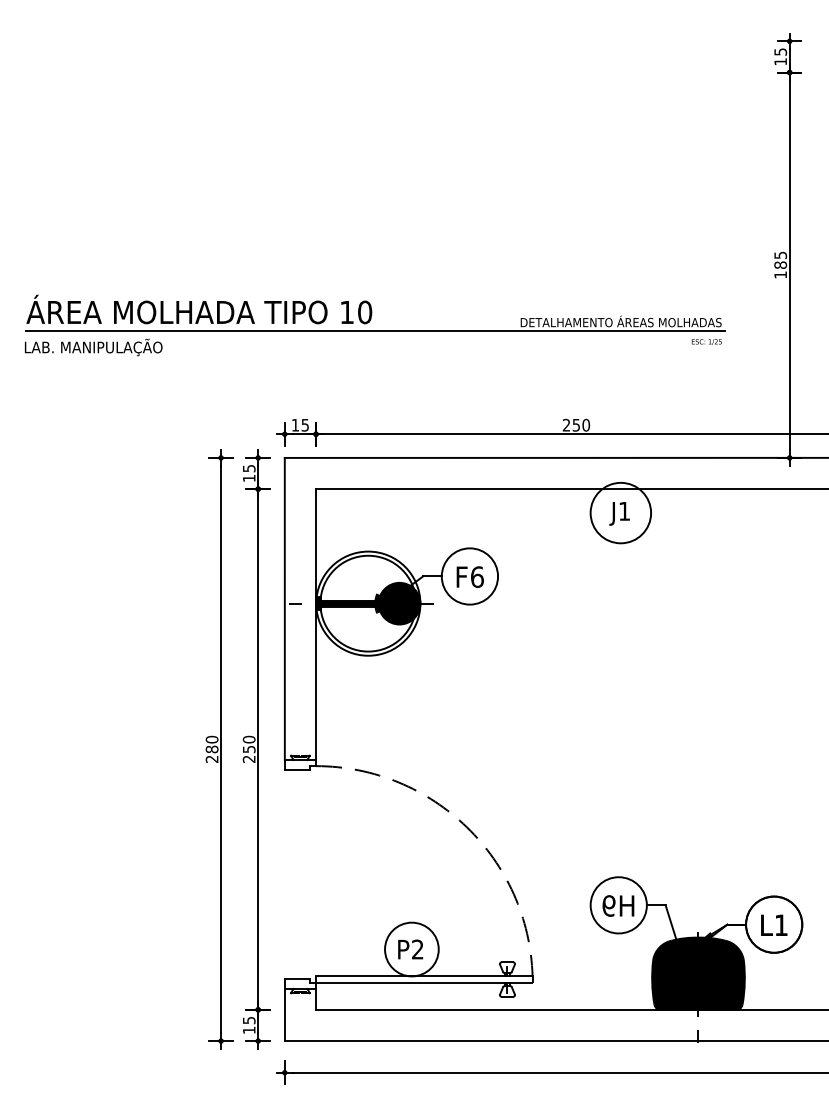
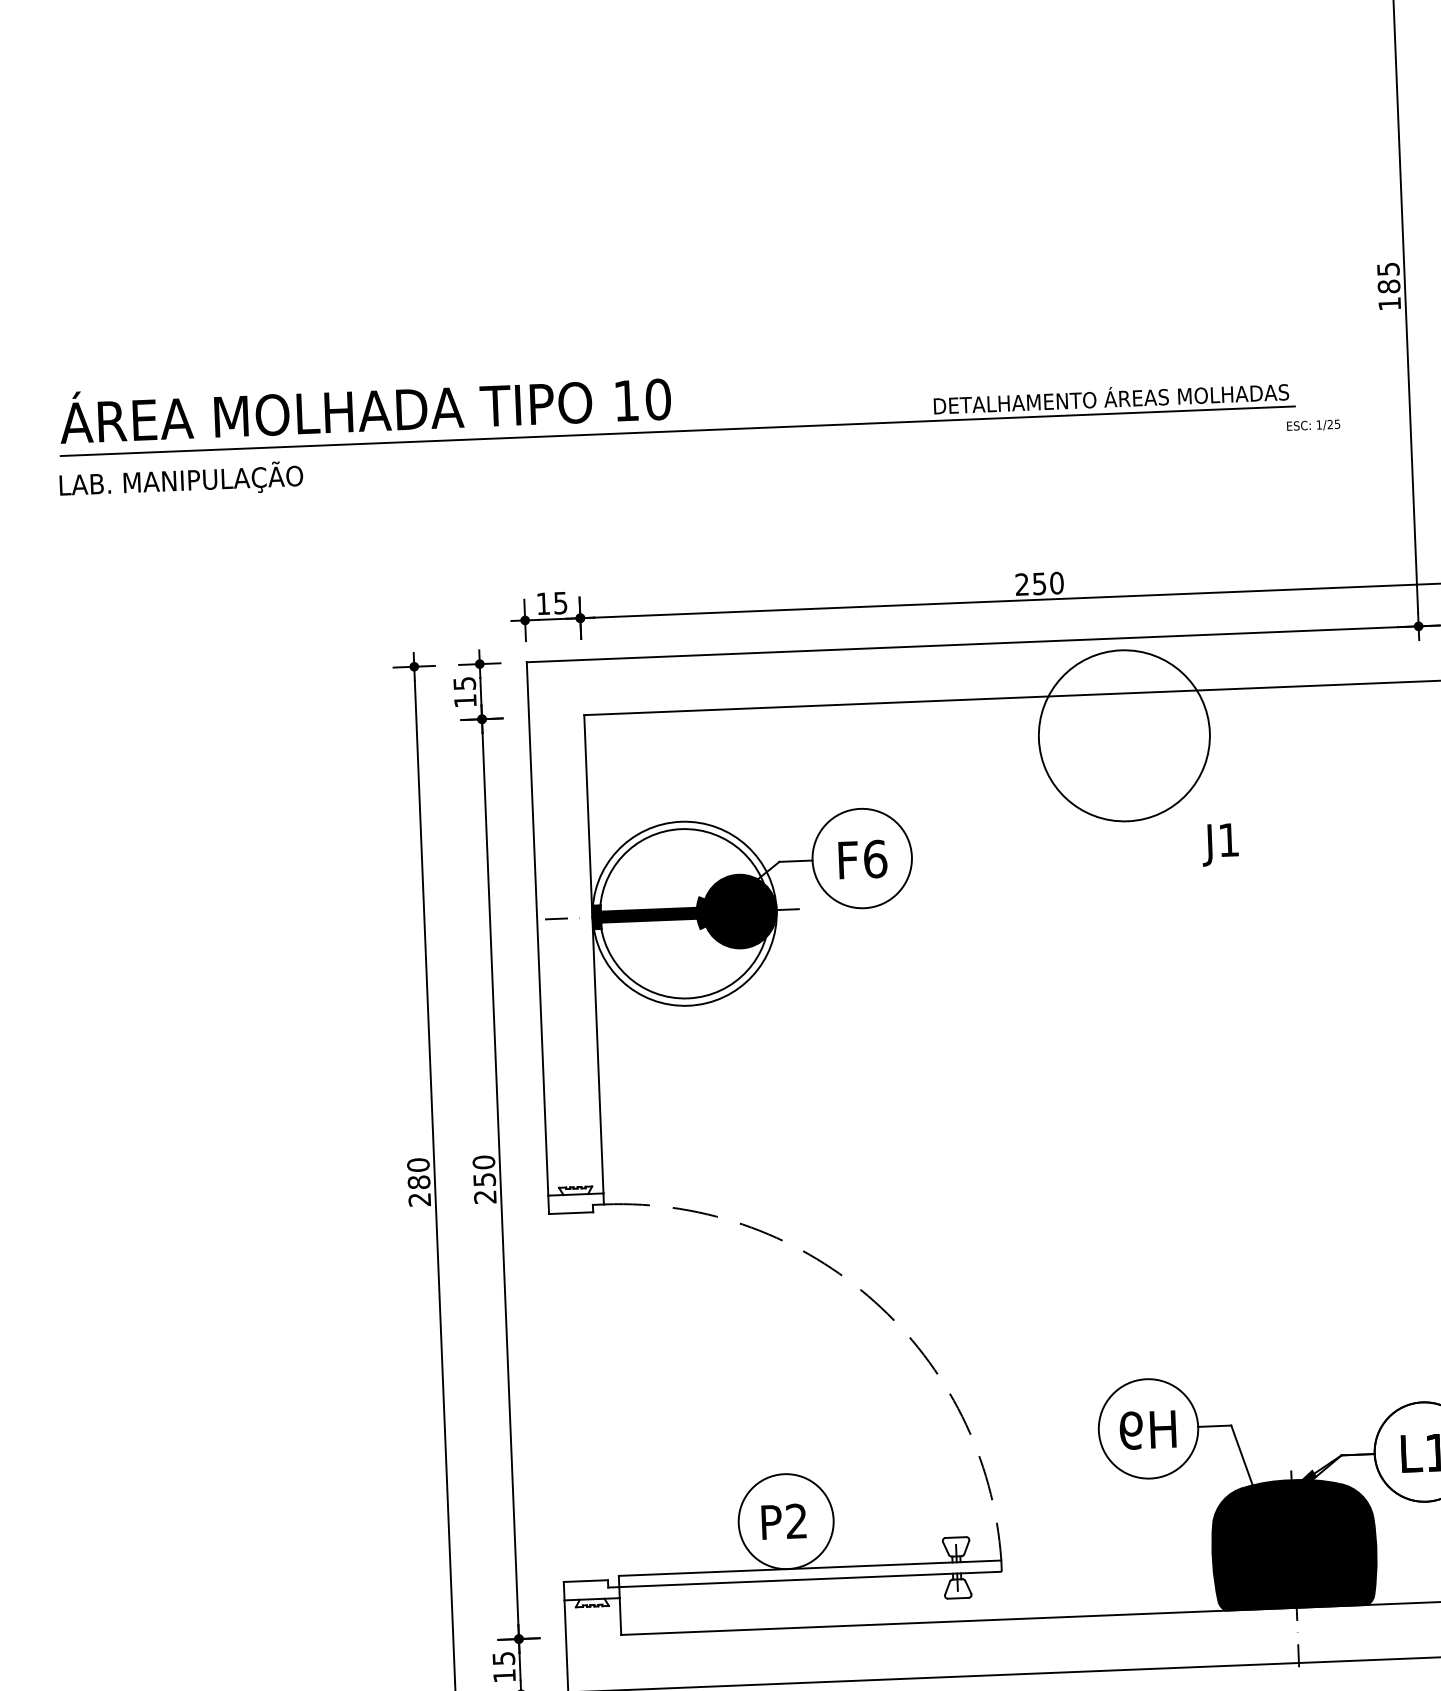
text: (706, 341) -> (1312, 424), moved
circle: (620, 512) -> (1123, 734), size x1.6
text: (619, 513) -> (1220, 844), moved

